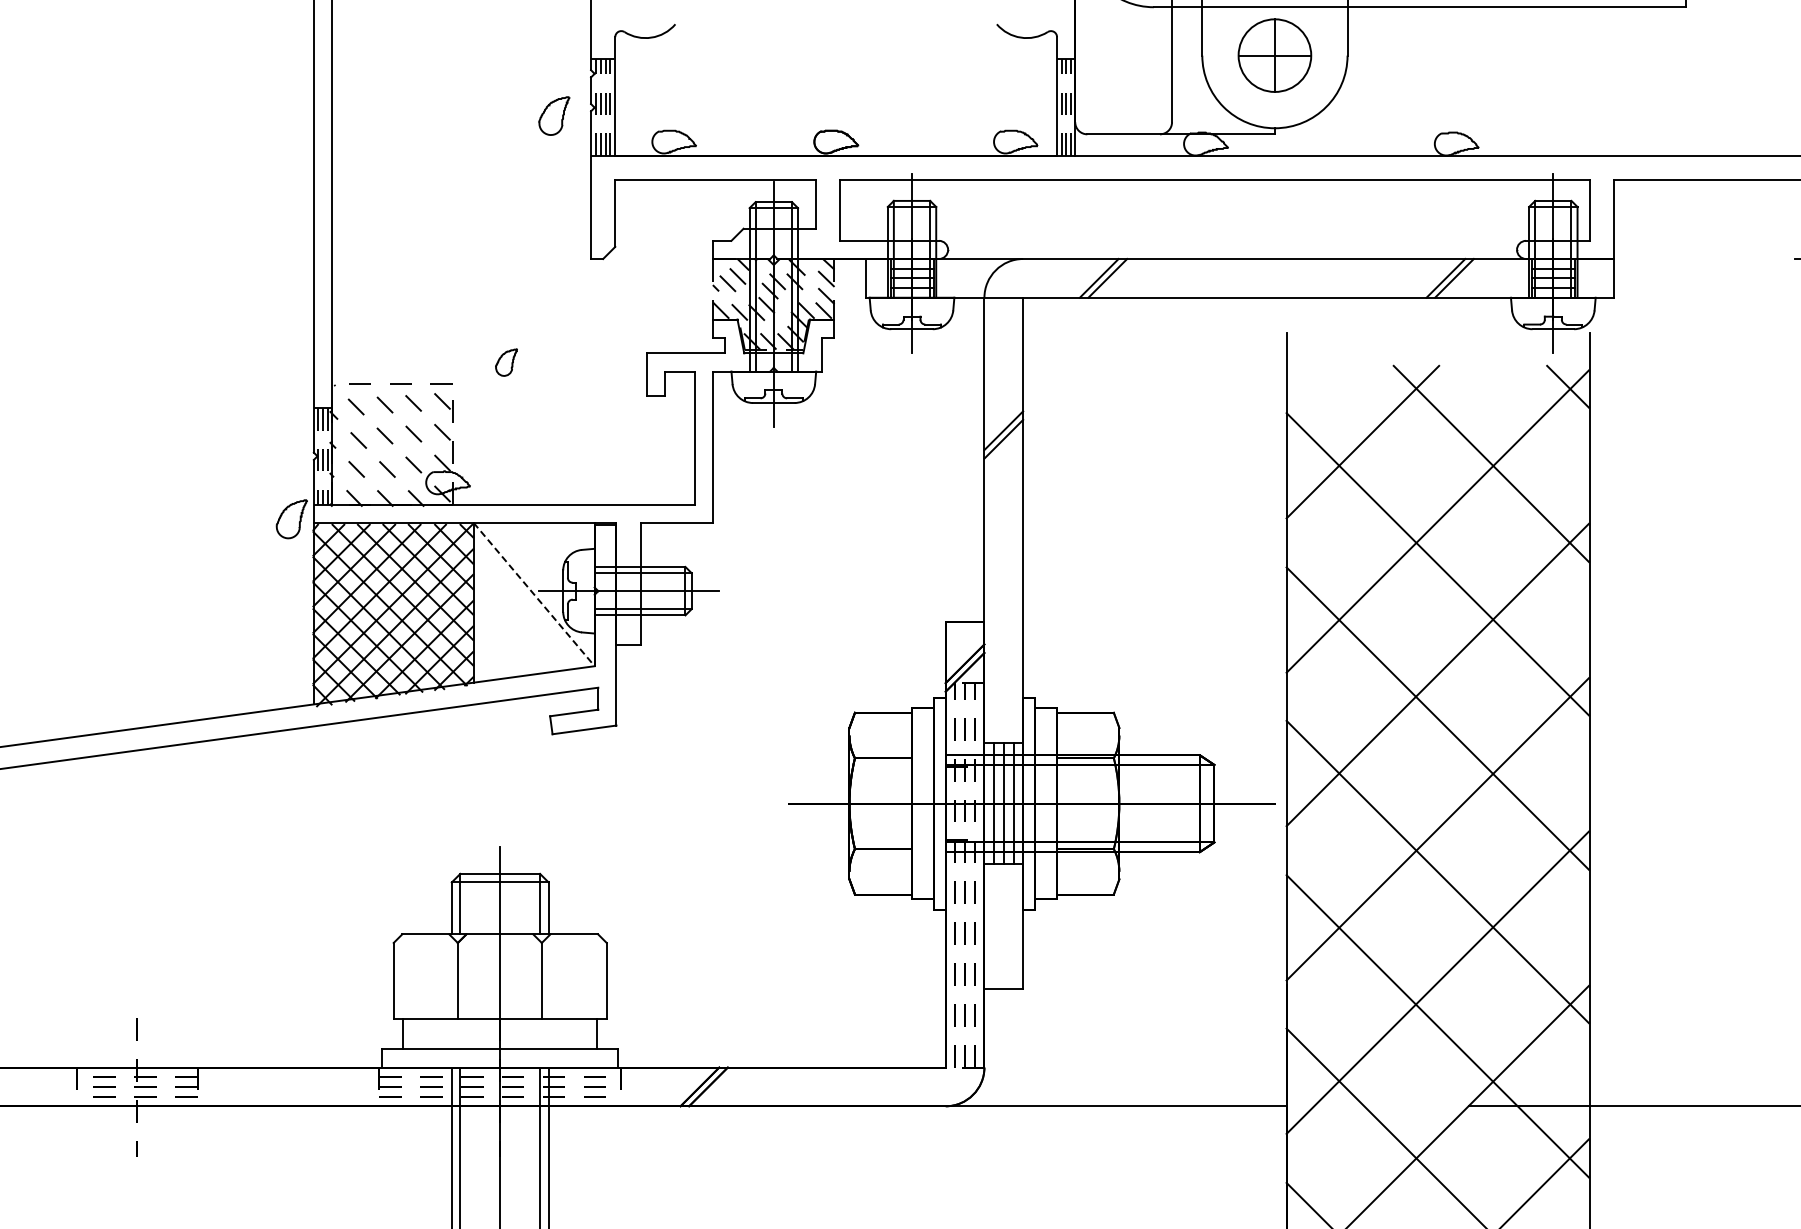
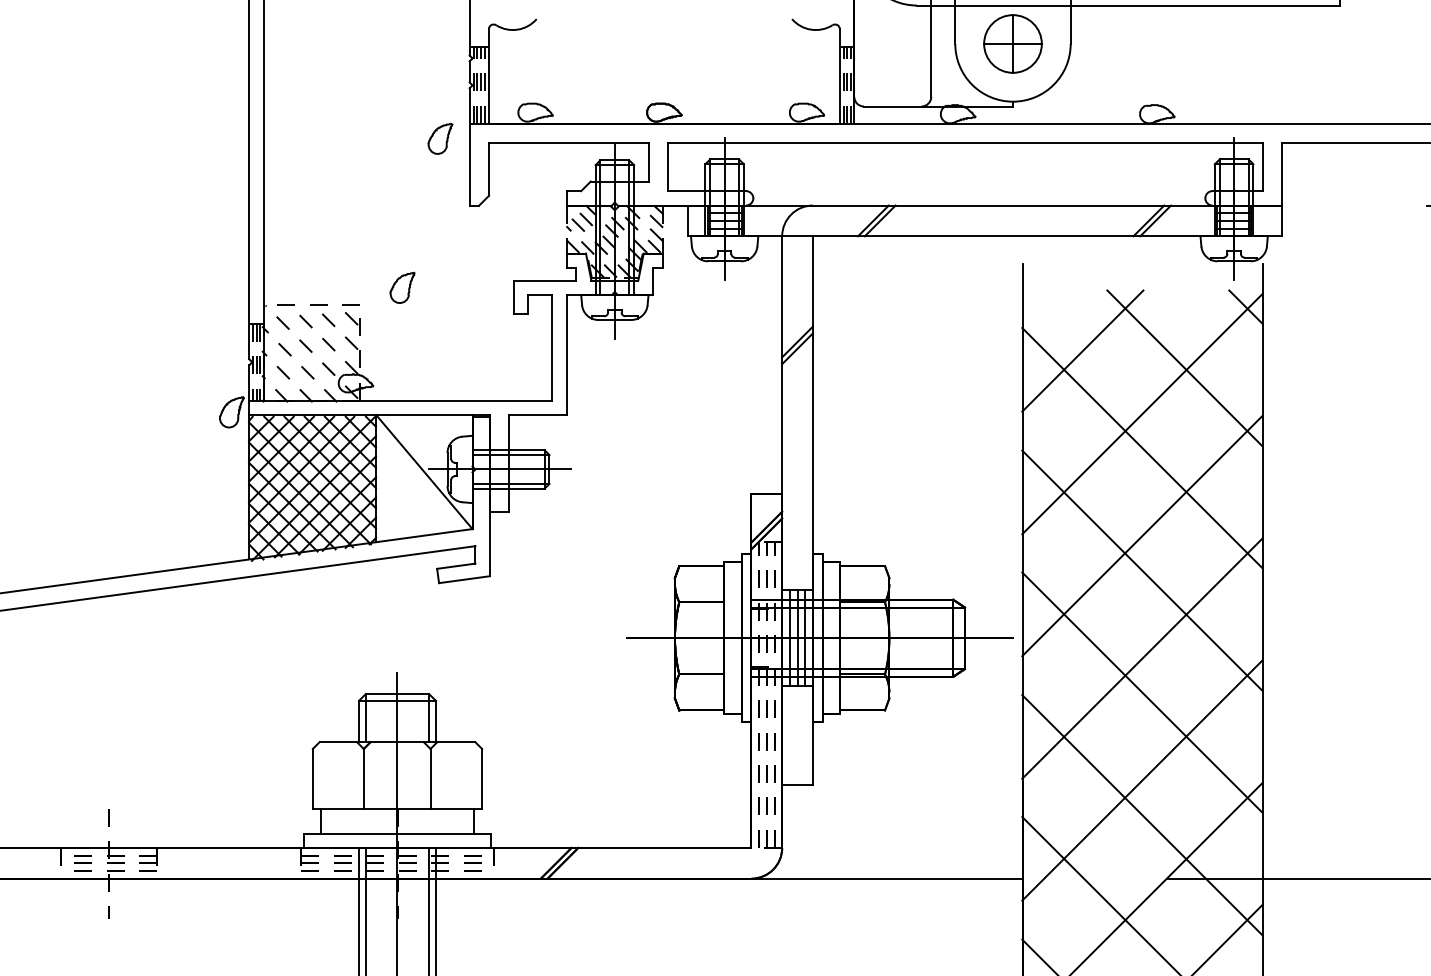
part: (554, 115) -> (440, 138), moved
part: (506, 362) -> (402, 287), size x1.43
line: (534, 594) -> (424, 472), dashed -> solid

